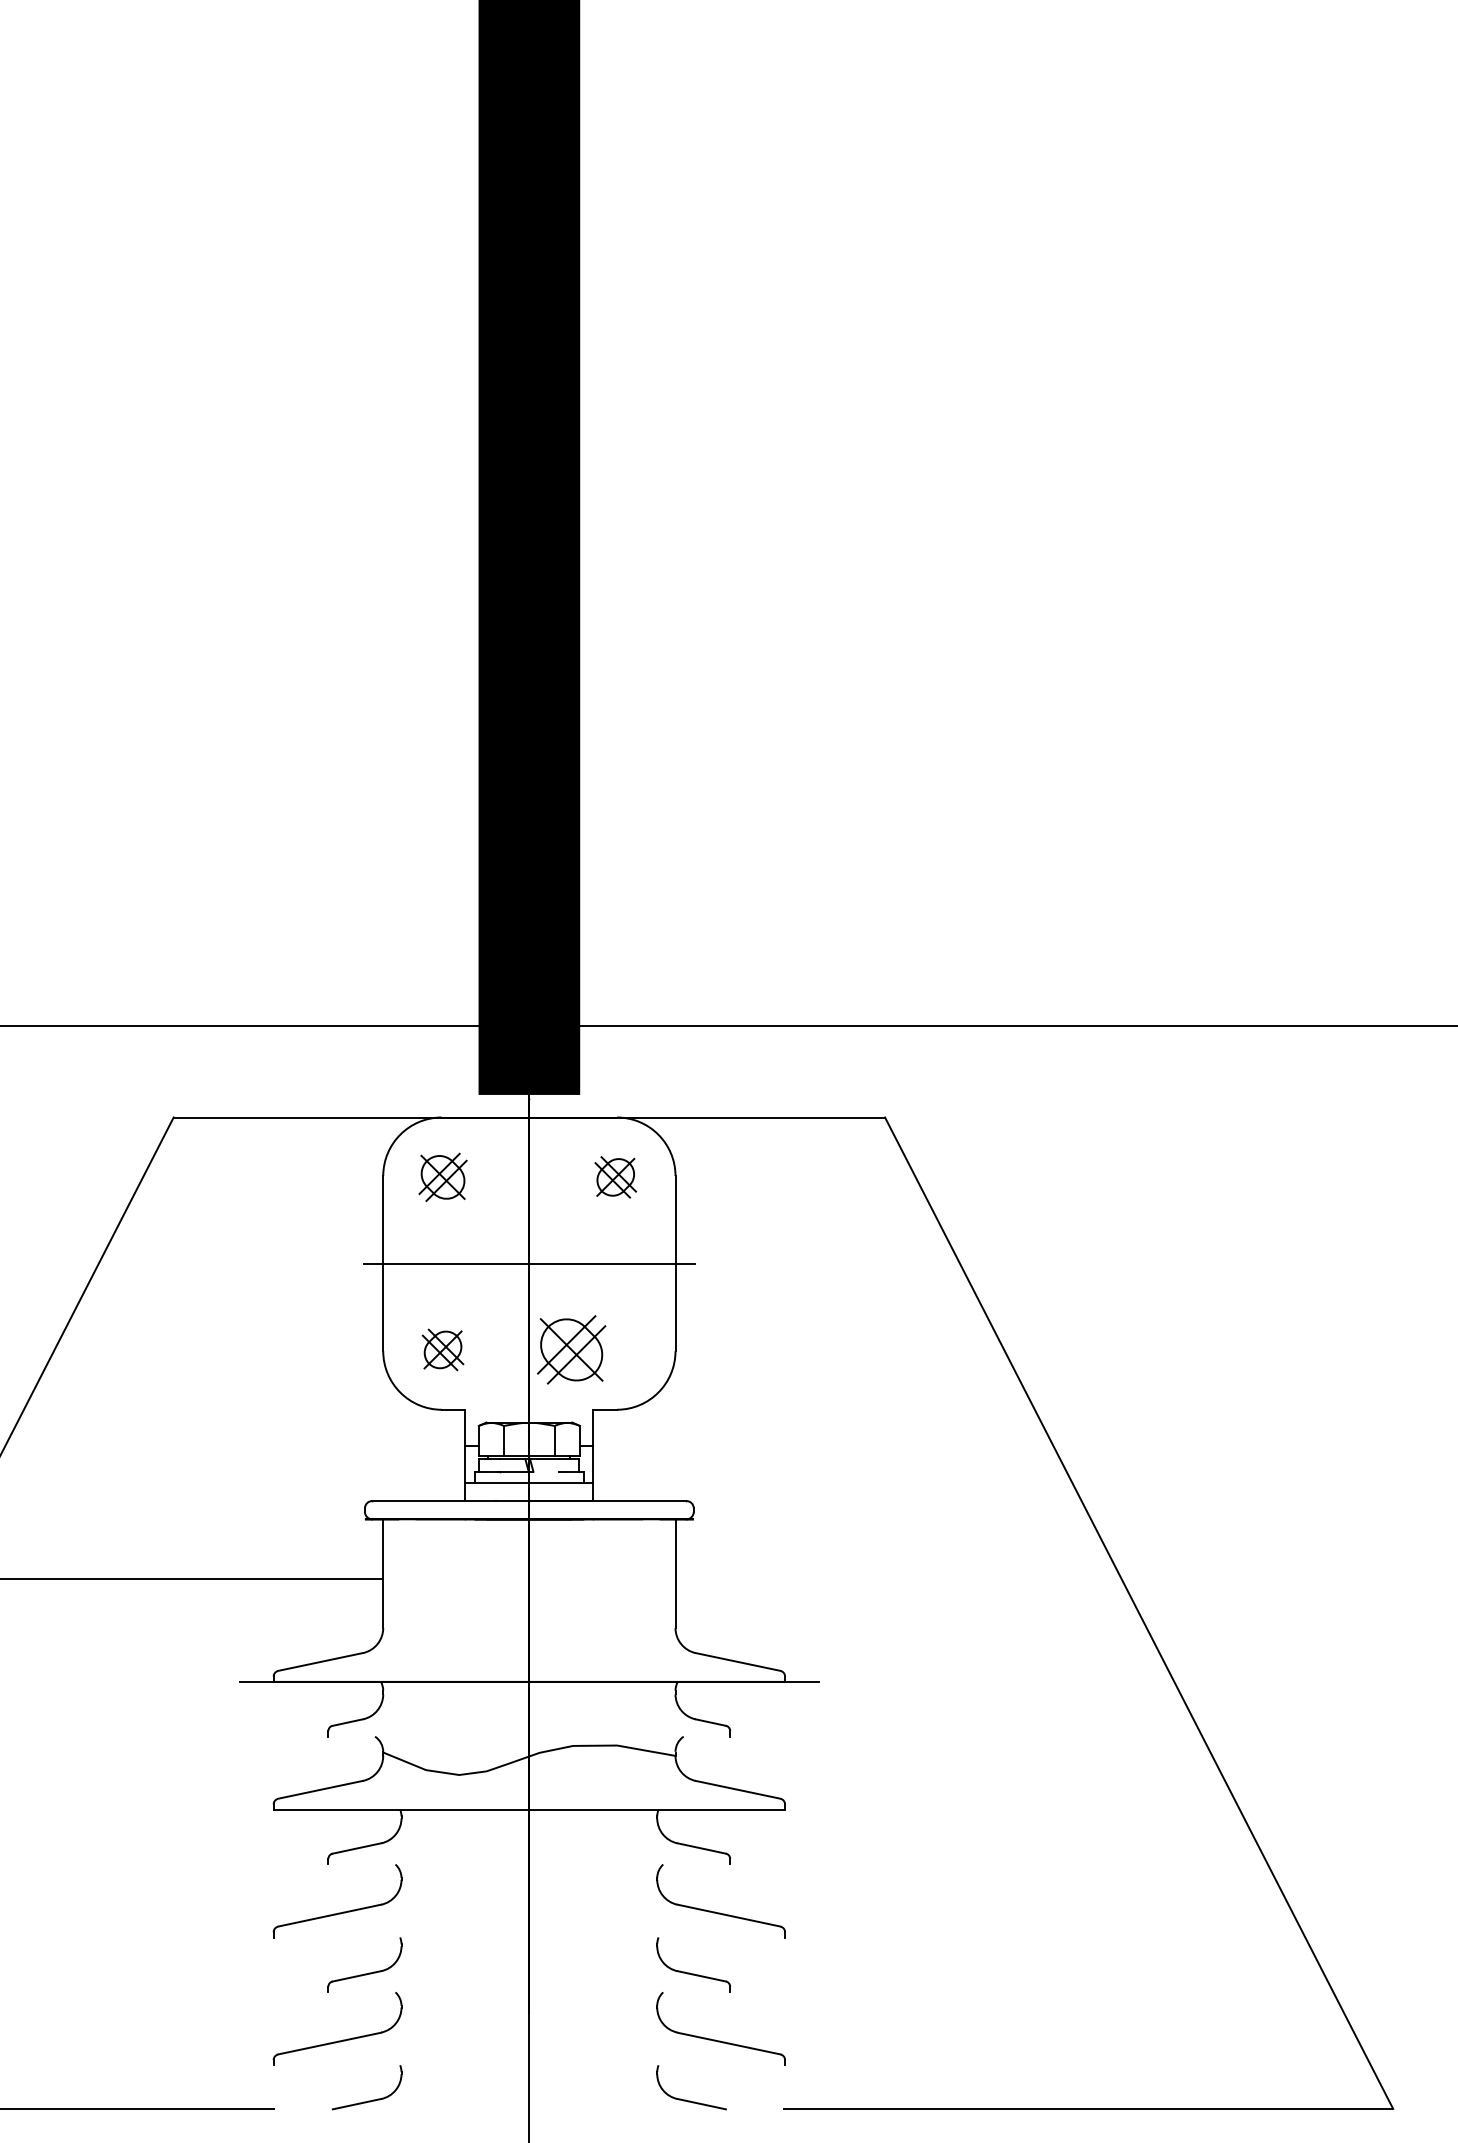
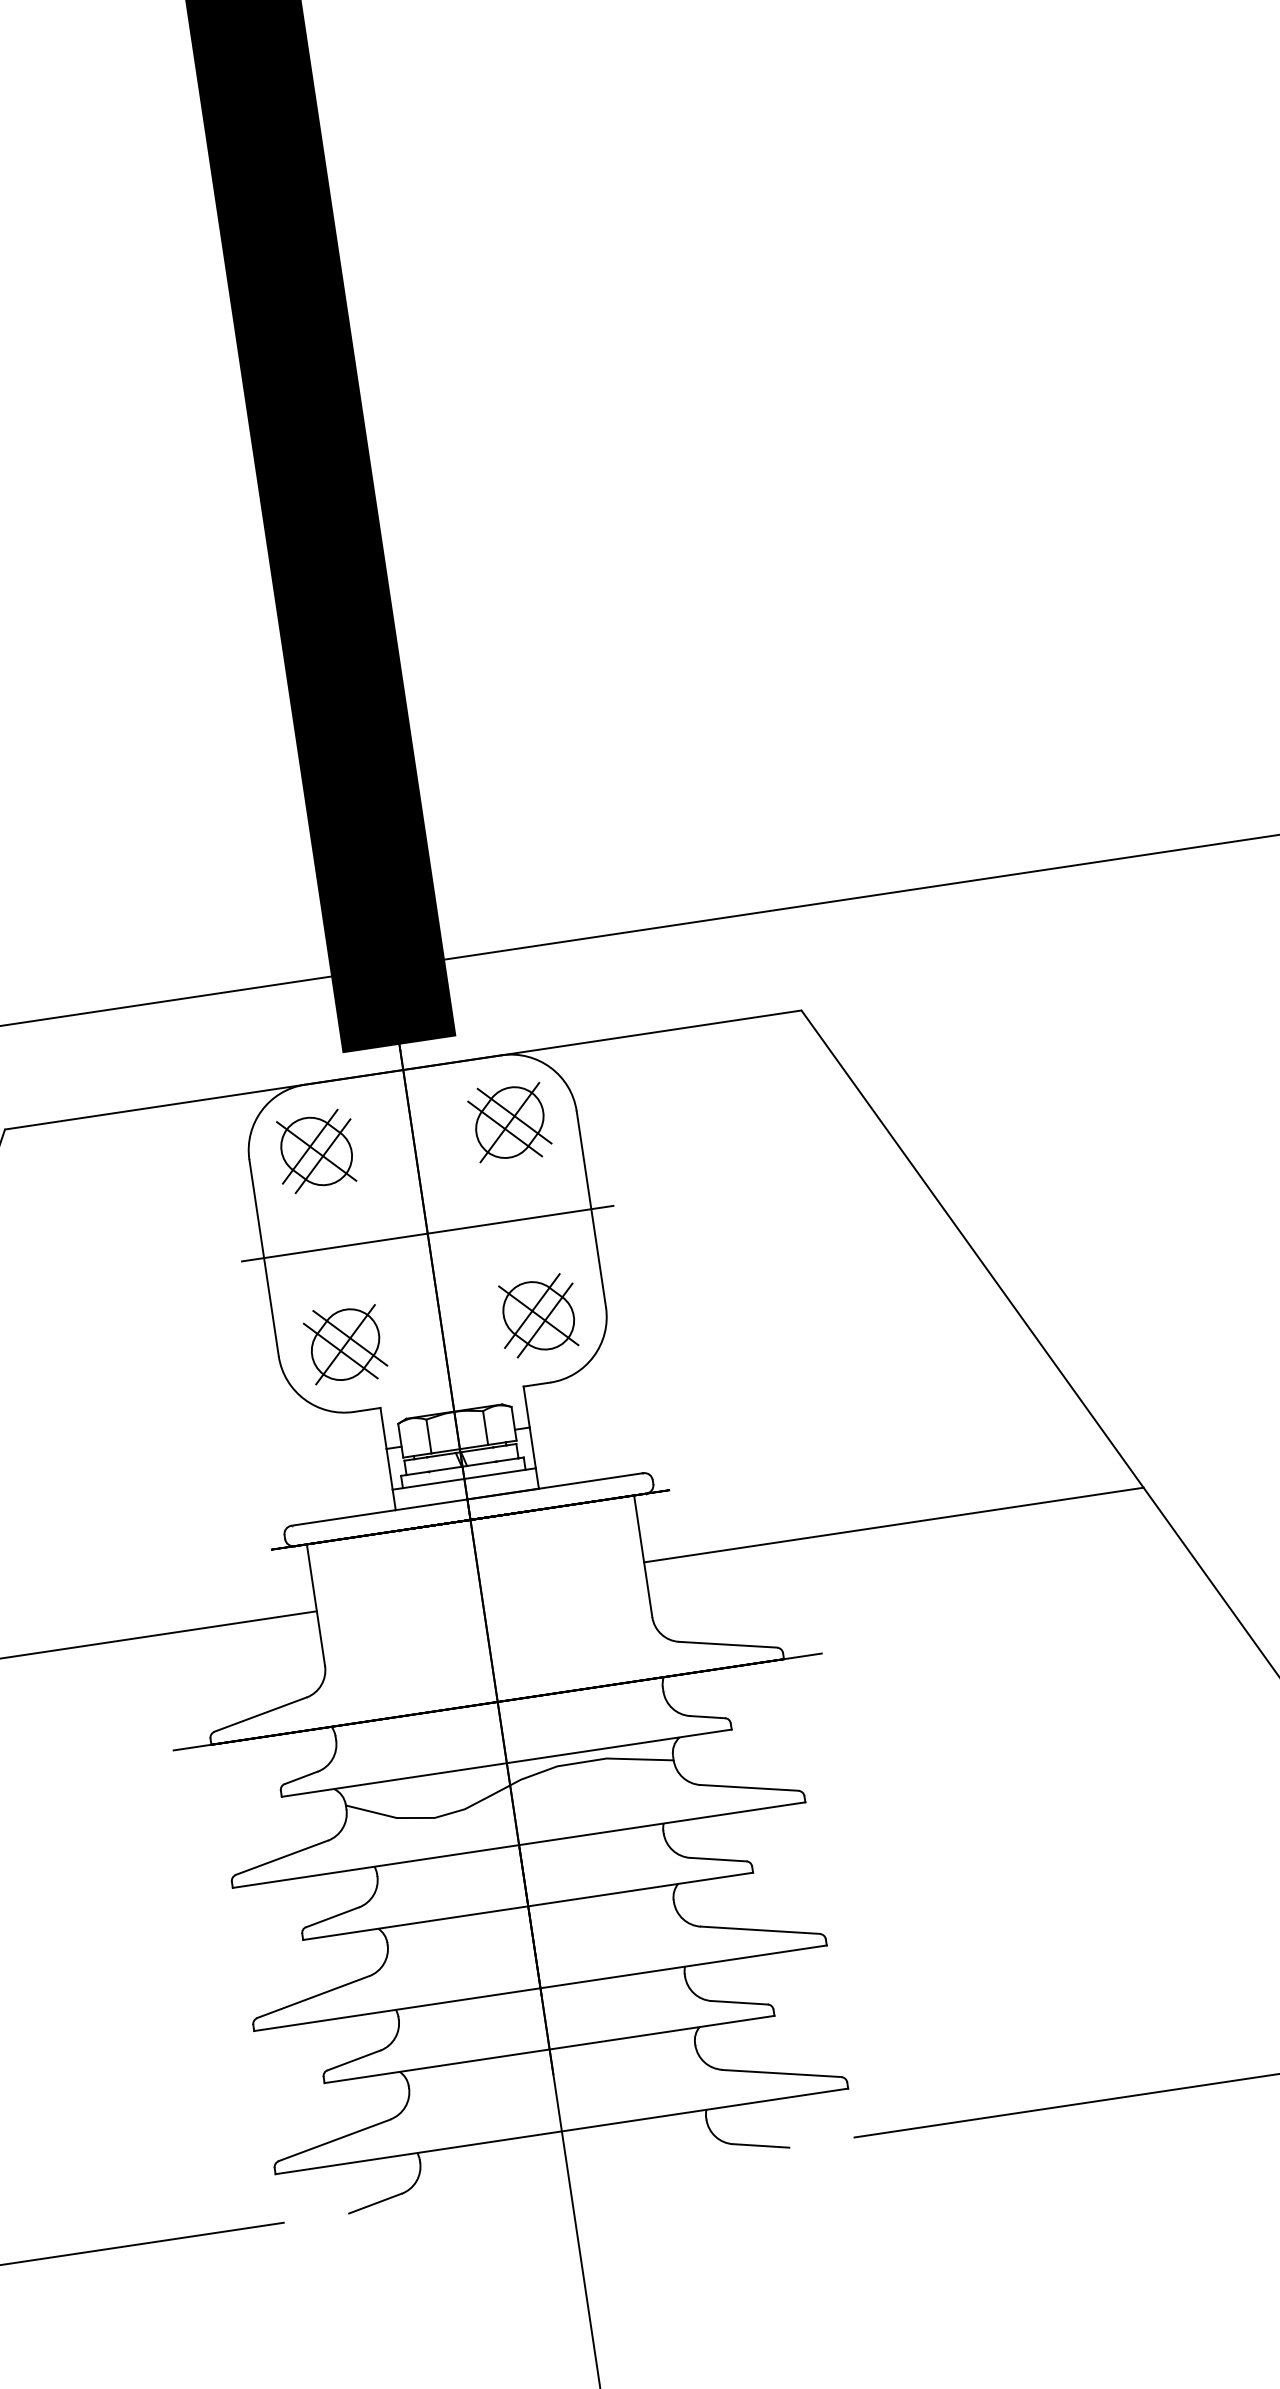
part: (442, 1177) -> (316, 1151), size x1.43
part: (615, 1177) -> (509, 1122), size x1.67
part: (442, 1349) -> (344, 1344), size x1.67
part: (571, 1349) -> (538, 1315), moved
line: (545, 1471) -> (480, 1463), added
line: (898, 1579) -> (893, 1525), added
line: (529, 1736) -> (506, 1763), added
line: (529, 1864) -> (528, 1906), added
line: (529, 1937) -> (540, 1988), added
line: (529, 1992) -> (549, 2049), added
line: (529, 2065) -> (562, 2131), added

